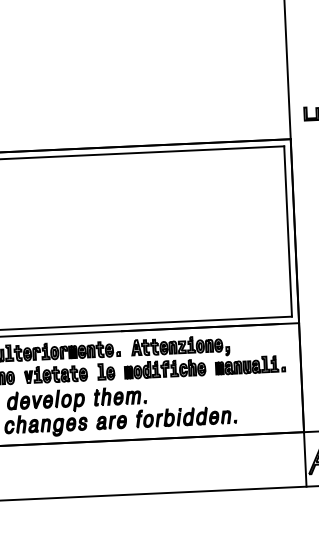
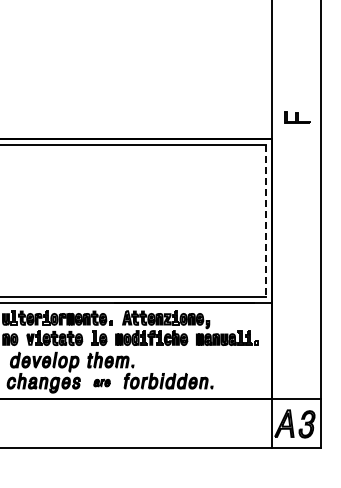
line: (288, 230) -> (266, 220), solid -> dashed
part: (110, 421) -> (101, 382), size x0.6

